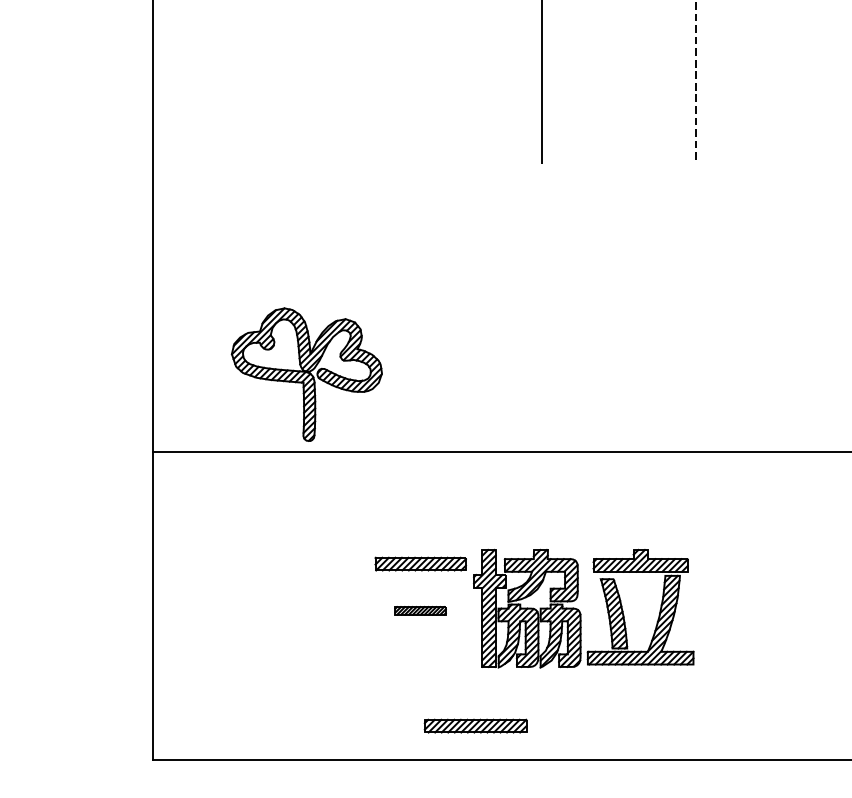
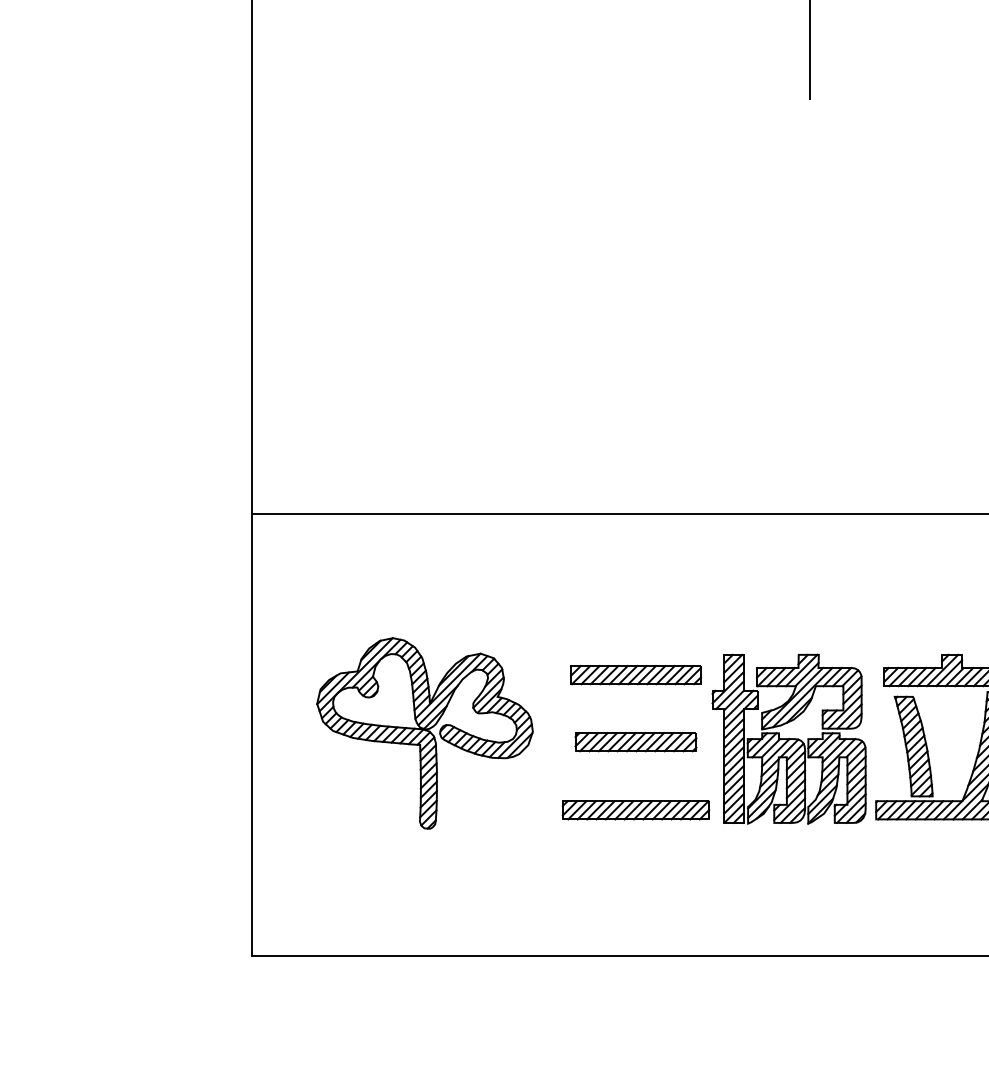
part: (306, 374) -> (424, 733), moved
part: (420, 610) -> (635, 741), size x1.67
part: (475, 725) -> (635, 809), moved

